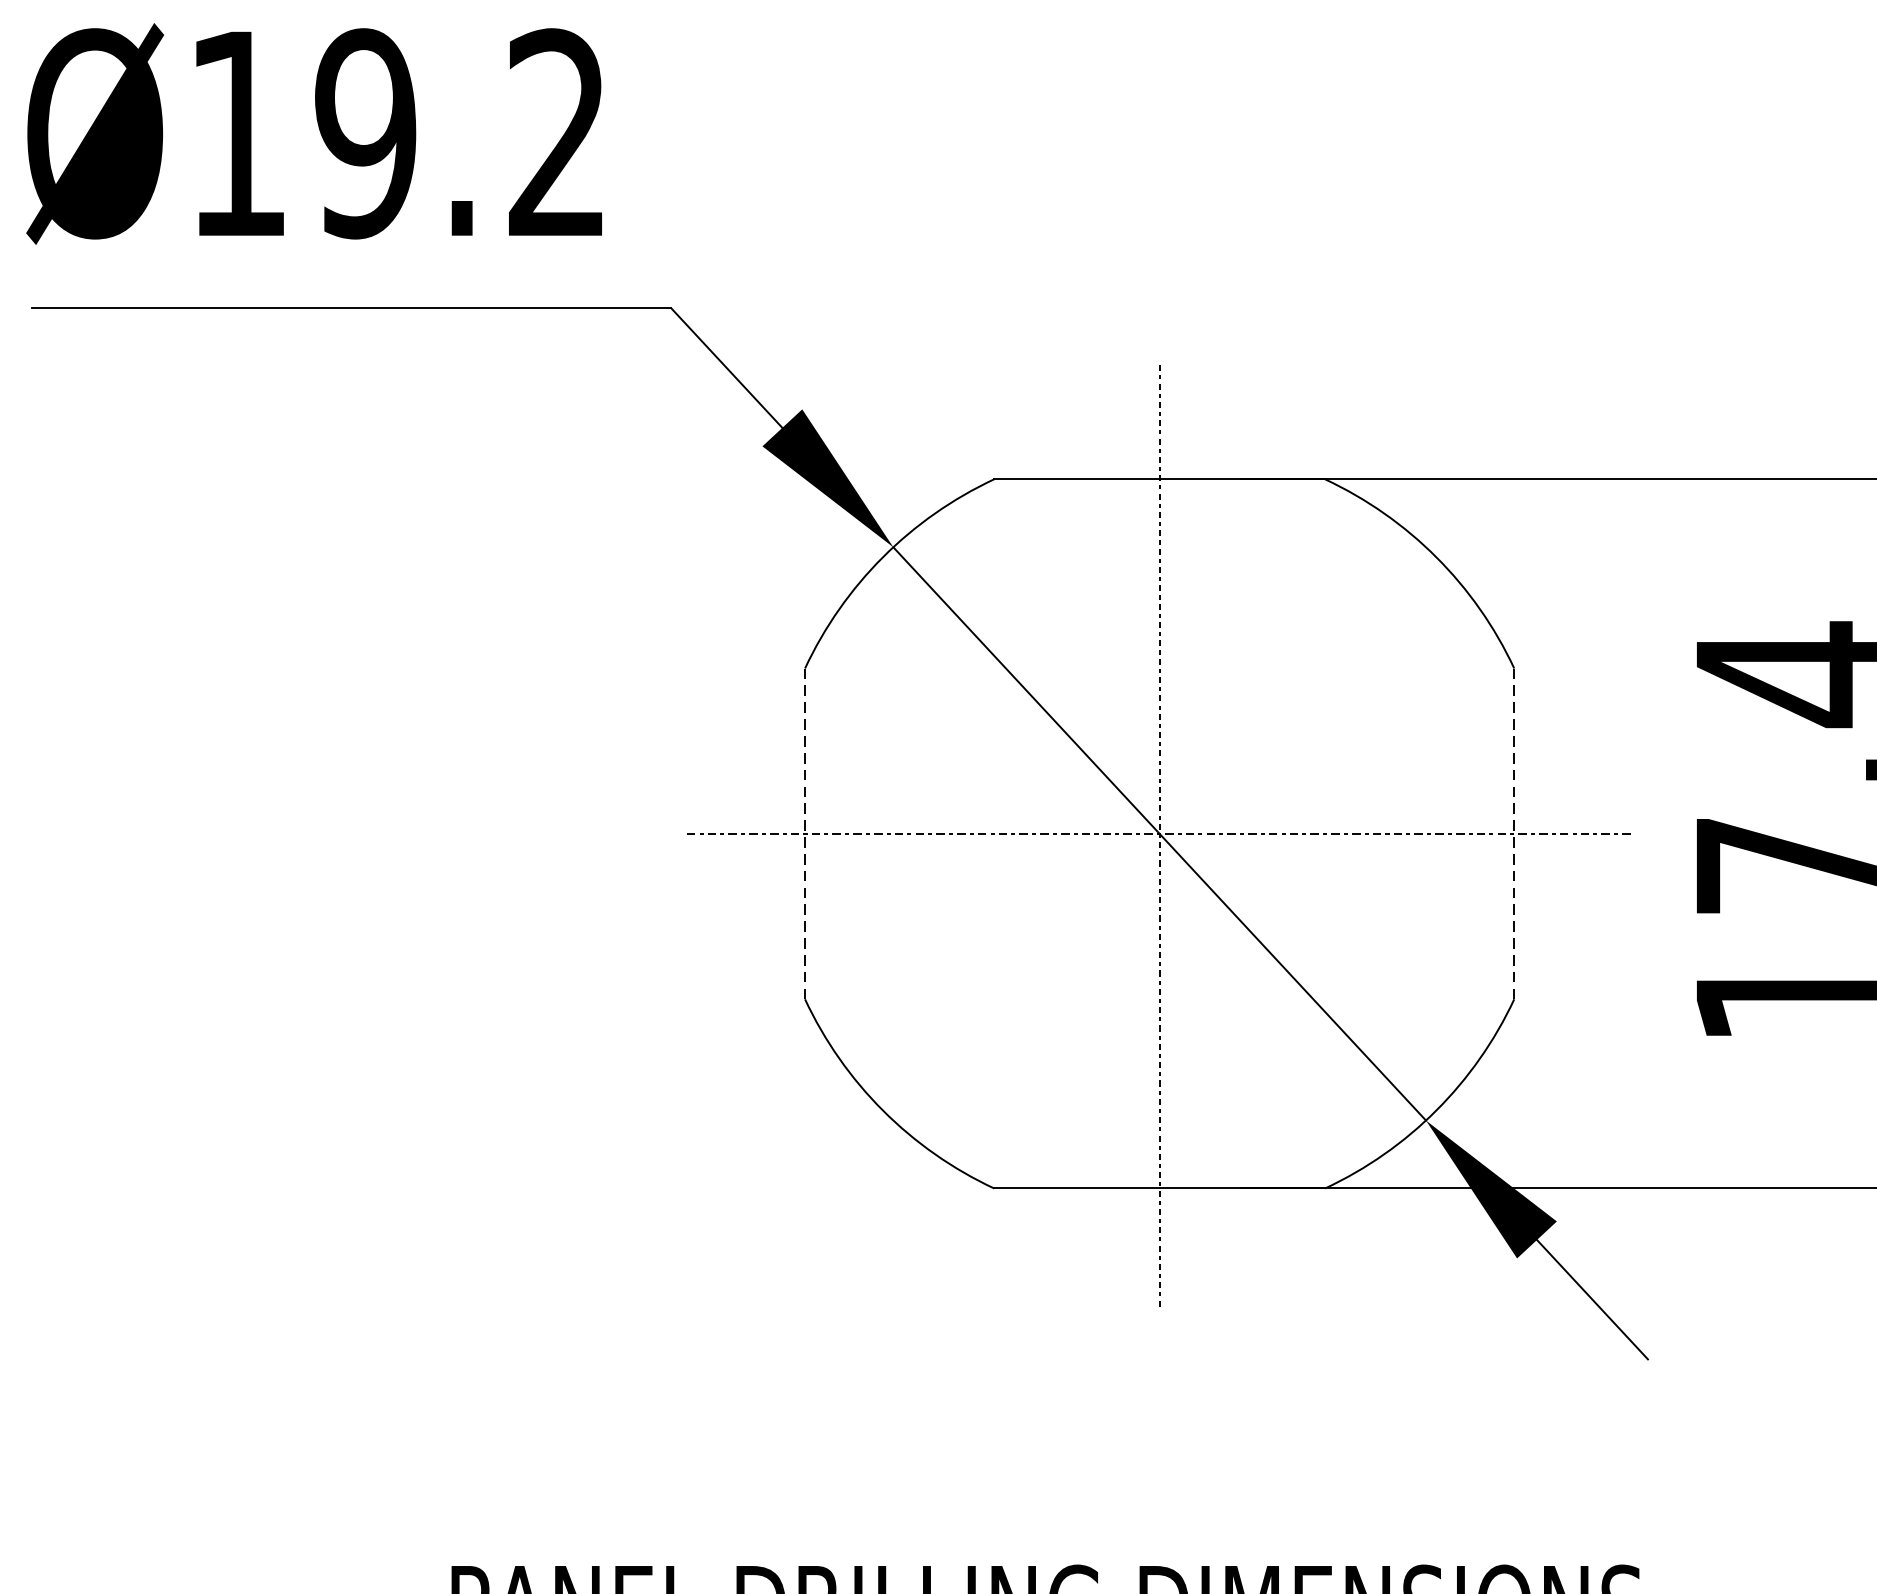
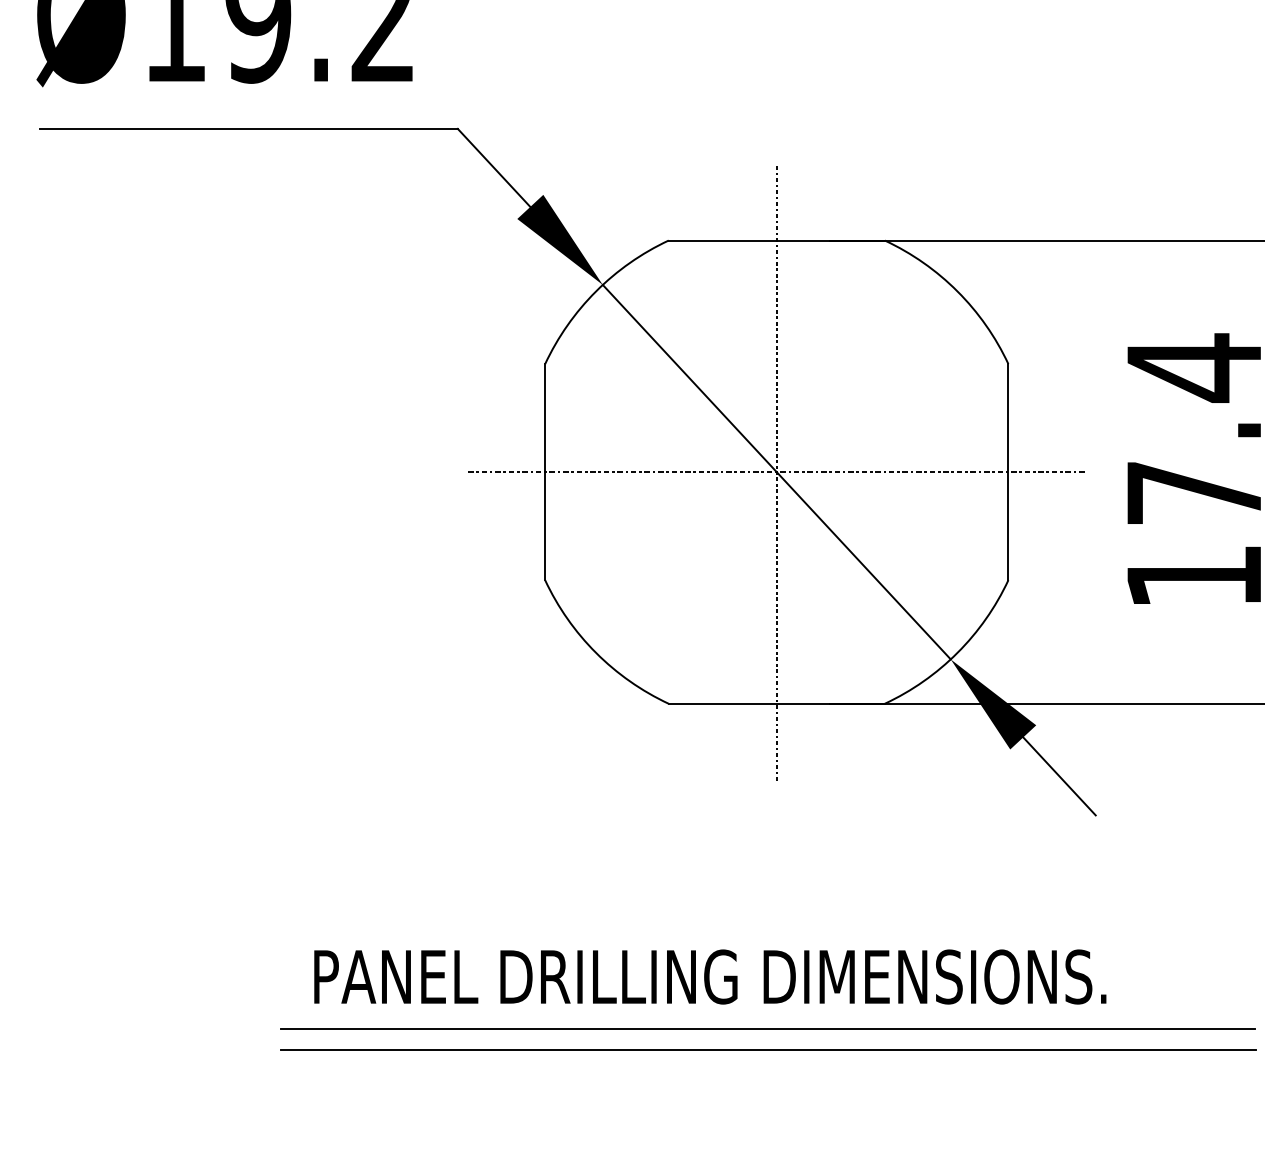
line: (805, 832) -> (545, 471), dashed -> solid
line: (1514, 832) -> (1008, 471), dashed -> solid

